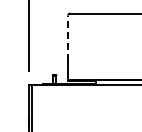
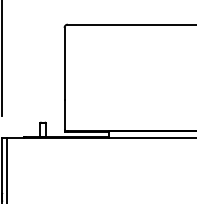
line: (68, 38) -> (65, 64), dashed -> solid

